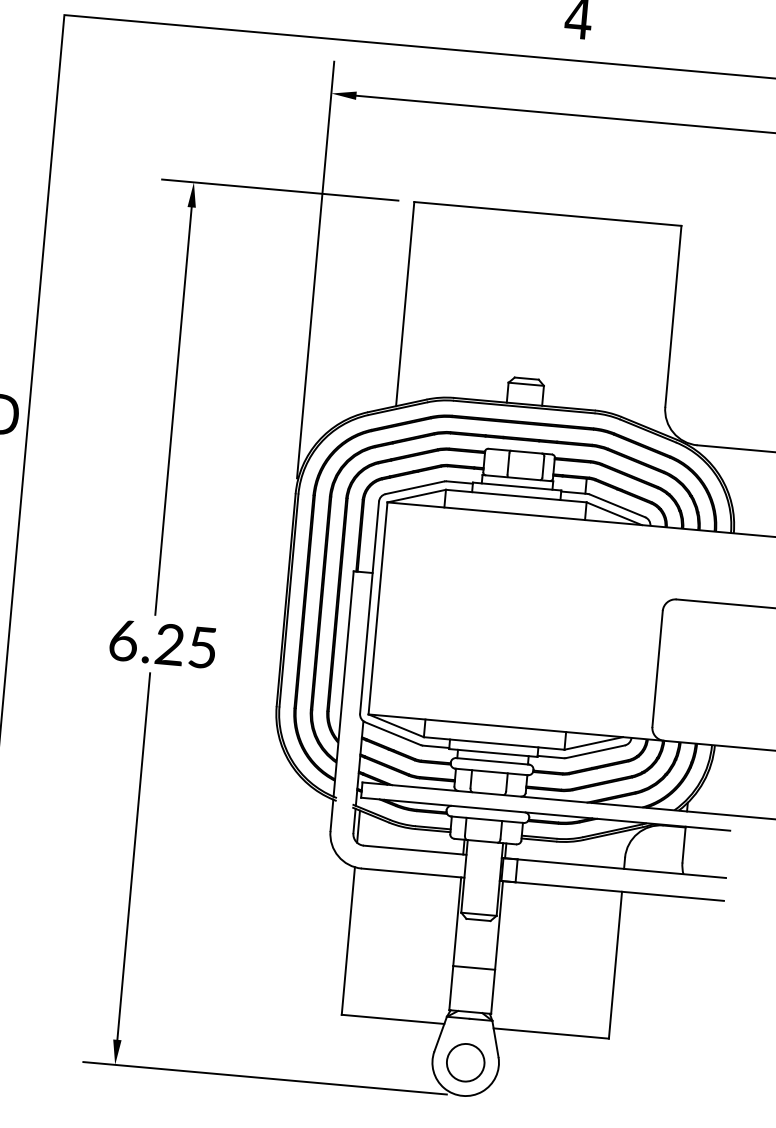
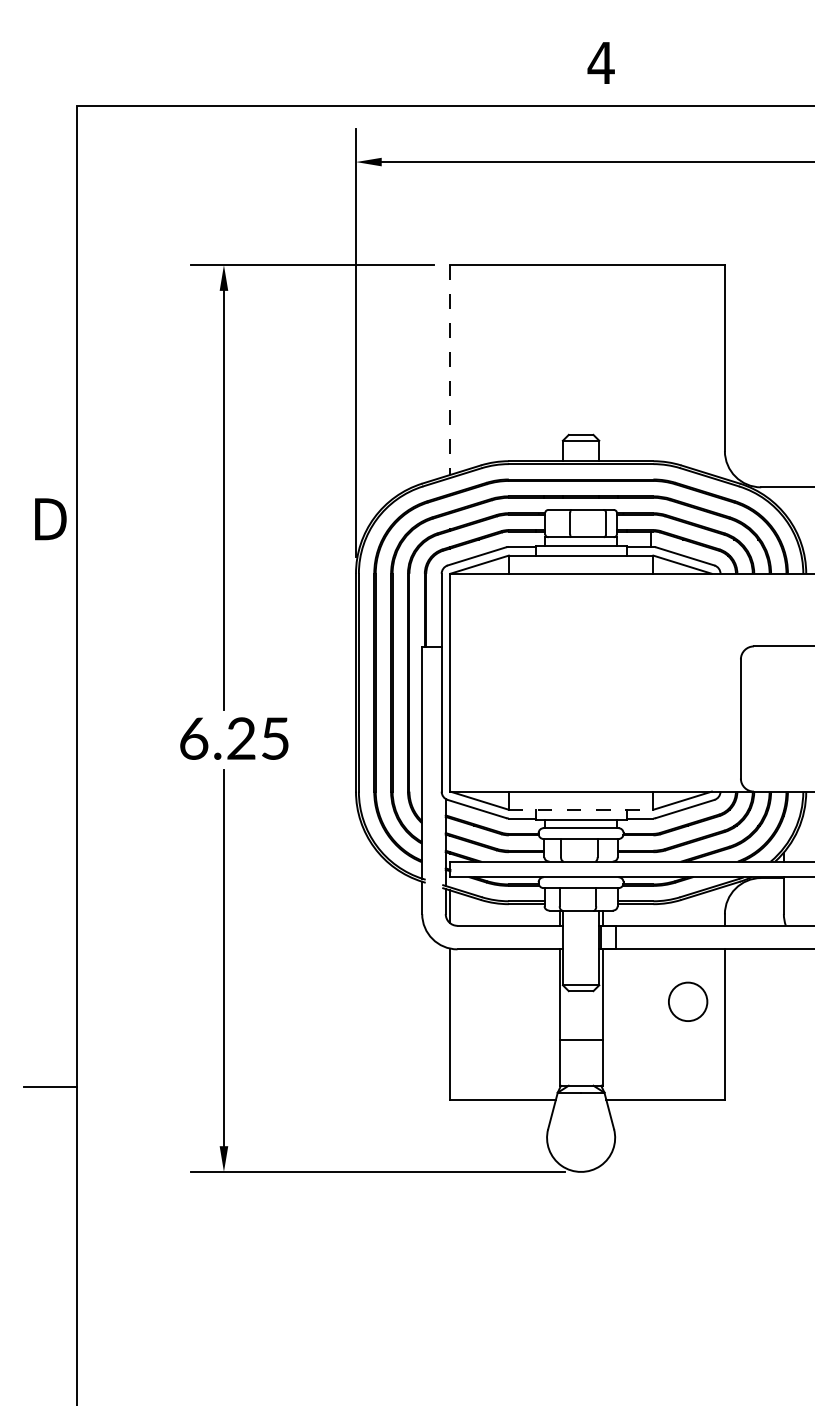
line: (405, 304) -> (450, 370), solid -> dashed
line: (494, 743) -> (581, 809), solid -> dashed
circle: (466, 1062) -> (688, 1001), moved

